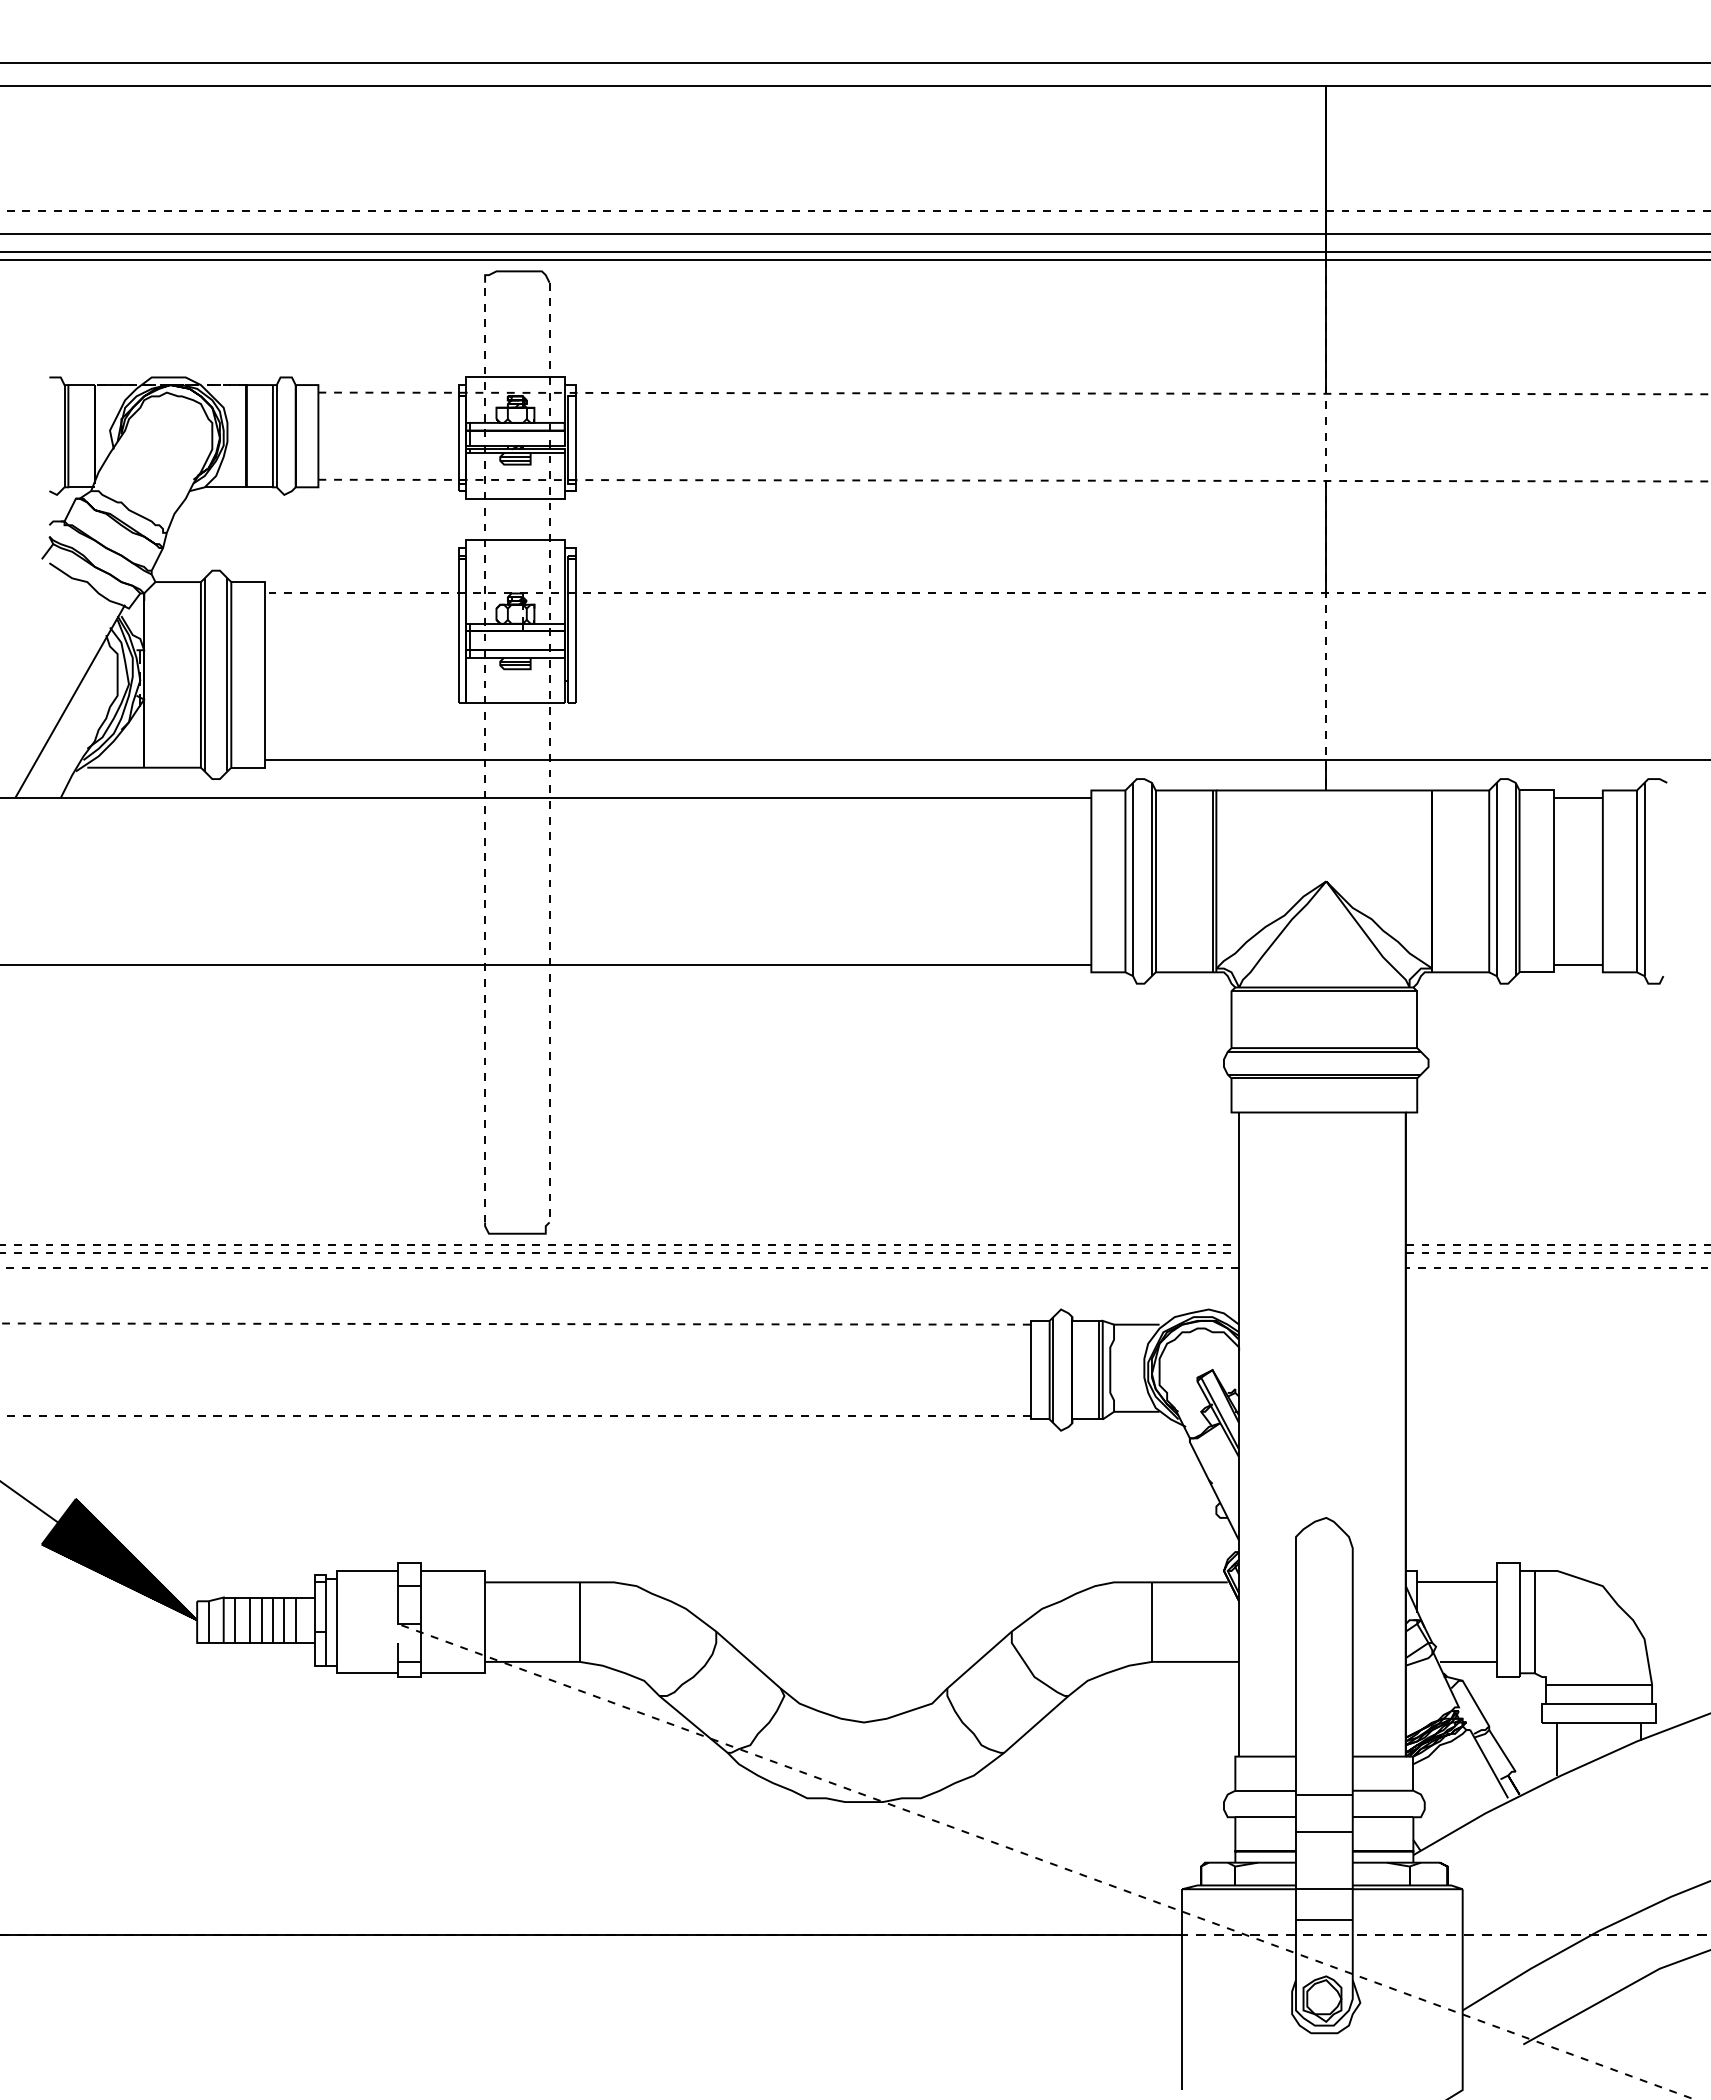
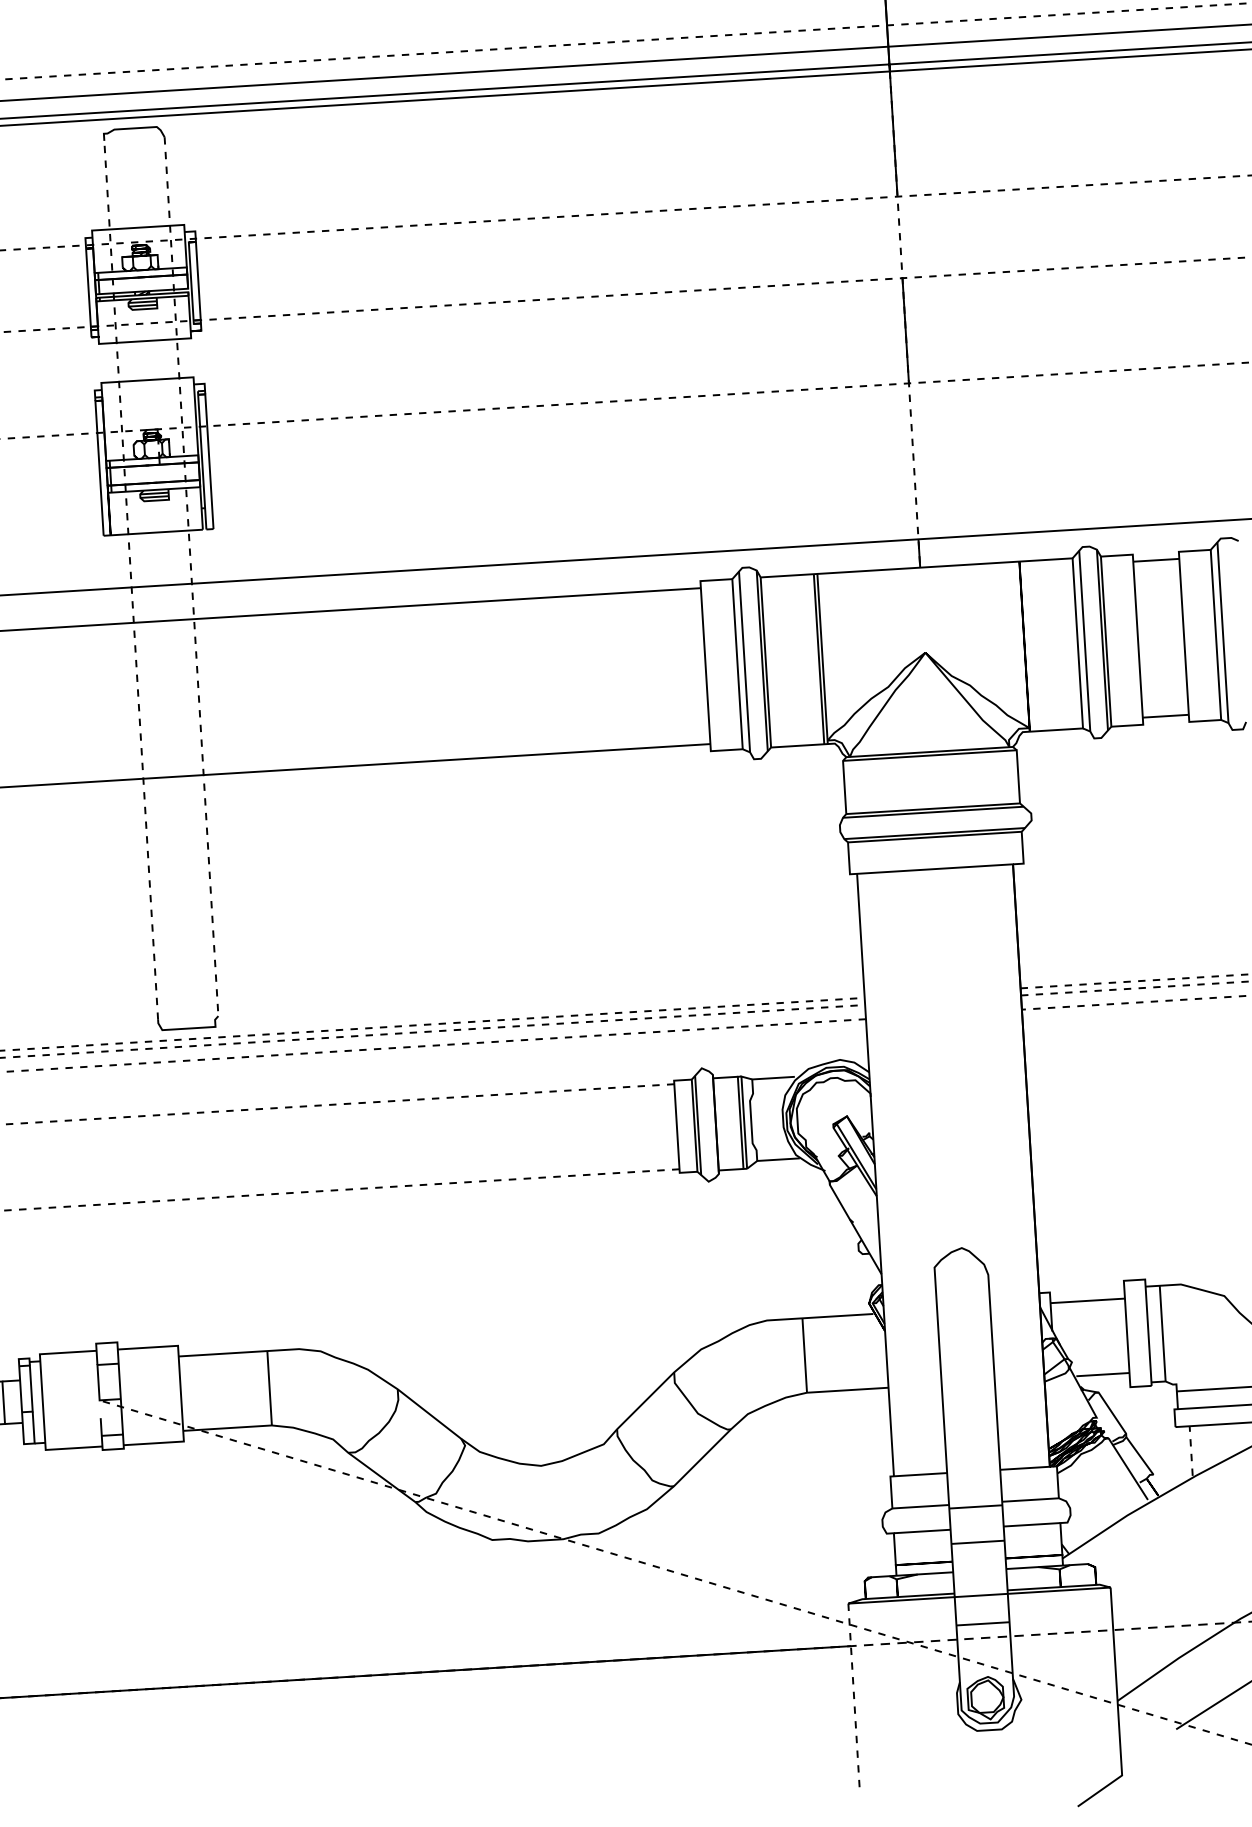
line: (1557, 1749) -> (1191, 1451), solid -> dashed
line: (1182, 1990) -> (854, 1698), solid -> dashed

